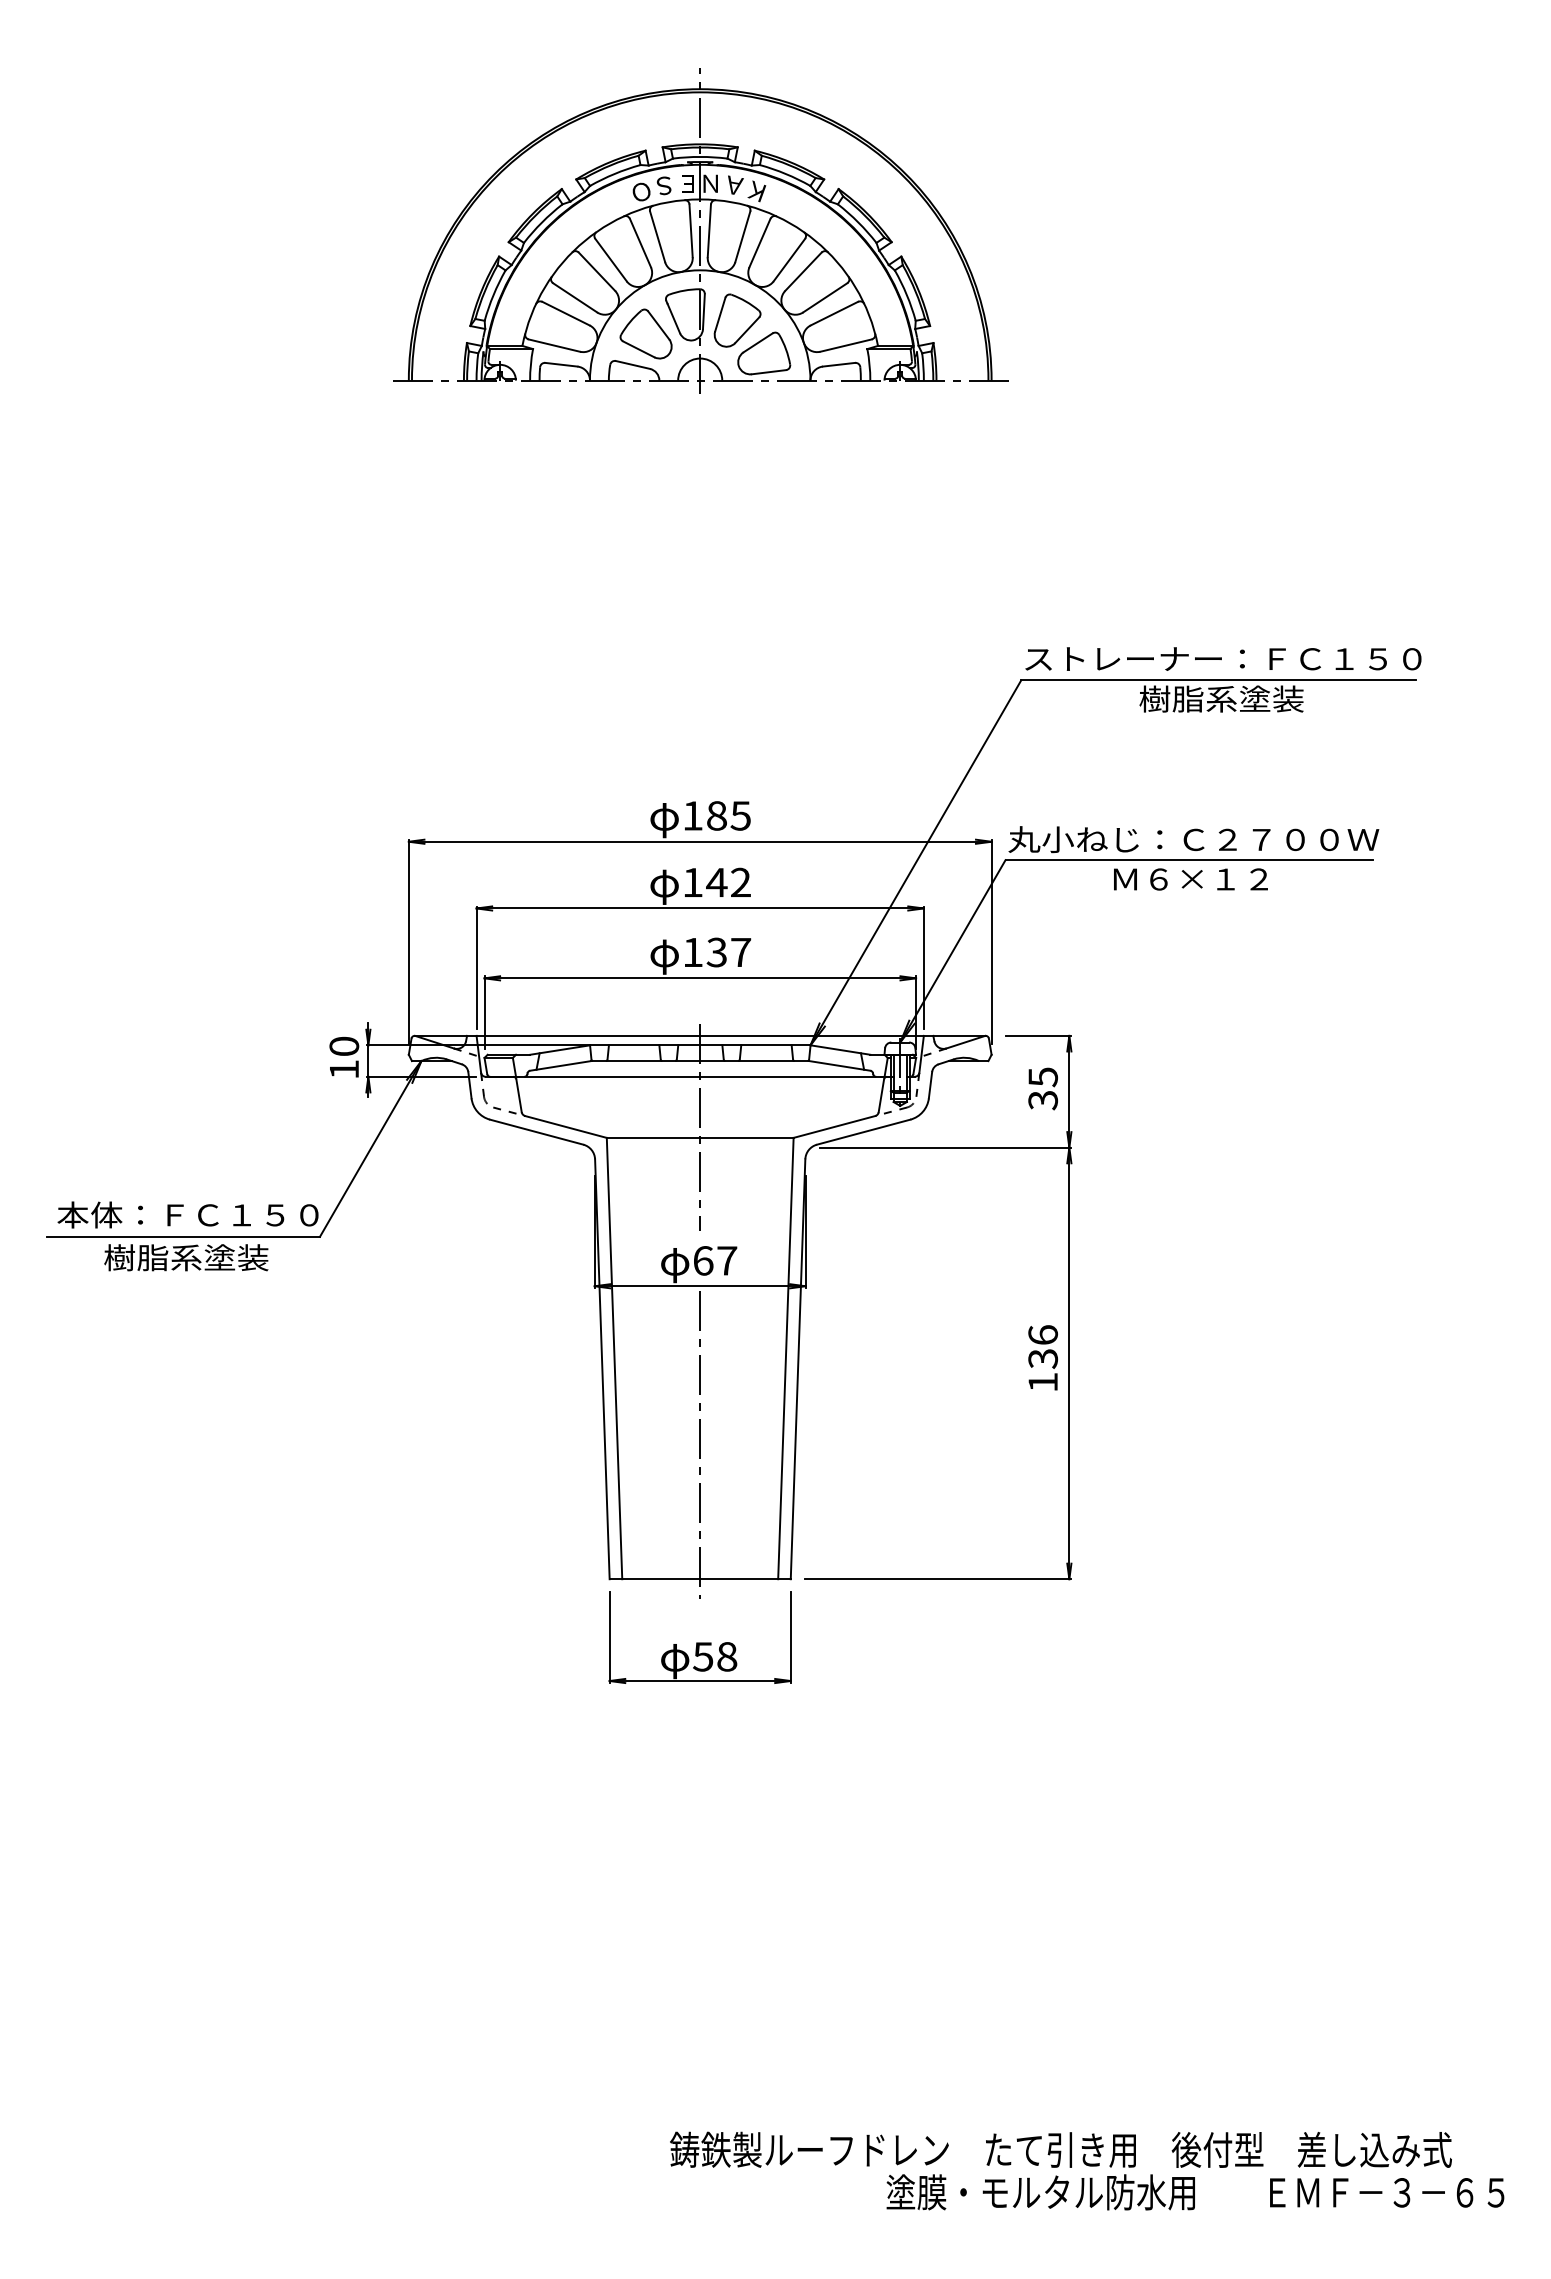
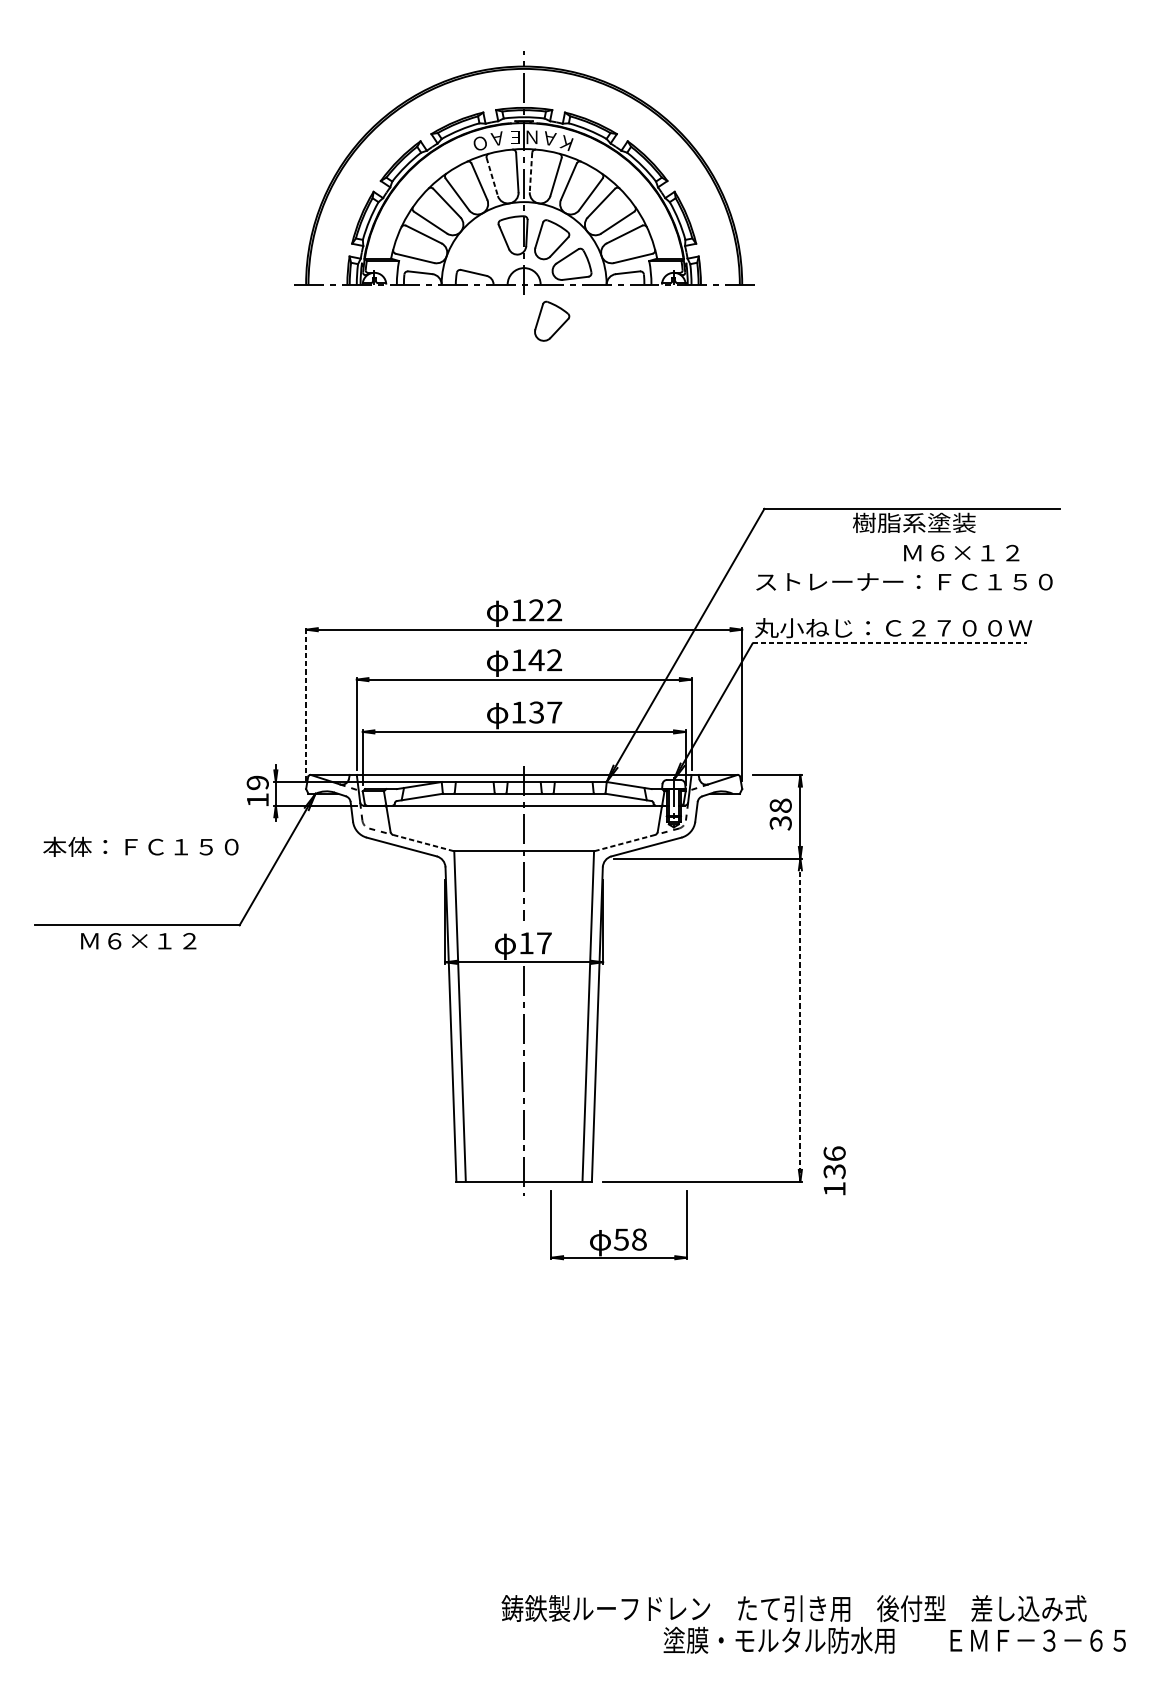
text: (663, 185) -> (496, 138), Ｓ -> Ａ
line: (709, 231) -> (531, 173), solid -> dashed
line: (657, 237) -> (492, 177), solid -> dashed
part: (645, 333) -> (483, 249), removed
part: (737, 429) -> (552, 321), added
text: (1223, 658) -> (904, 581), moved
text: (728, 815) -> (545, 610), 185 -> 122
line: (1189, 860) -> (890, 643), solid -> dashed
text: (1190, 879) -> (961, 553), moved
line: (408, 942) -> (305, 705), solid -> dashed
text: (344, 1046) -> (257, 782), 10 -> 19
text: (1042, 1077) -> (780, 806), 35 -> 38
line: (566, 1127) -> (424, 843), solid -> dashed
line: (833, 1127) -> (623, 843), solid -> dashed
text: (187, 1214) -> (140, 846), moved
text: (186, 1257) -> (139, 940), 樹脂系塗装 -> Ｍ６×１２
text: (703, 1260) -> (526, 943), 67 -> 17
text: (1042, 1357) -> (834, 1170), moved
line: (1069, 1363) -> (800, 1020), solid -> dashed
part: (699, 1637) -> (618, 1225), moved

